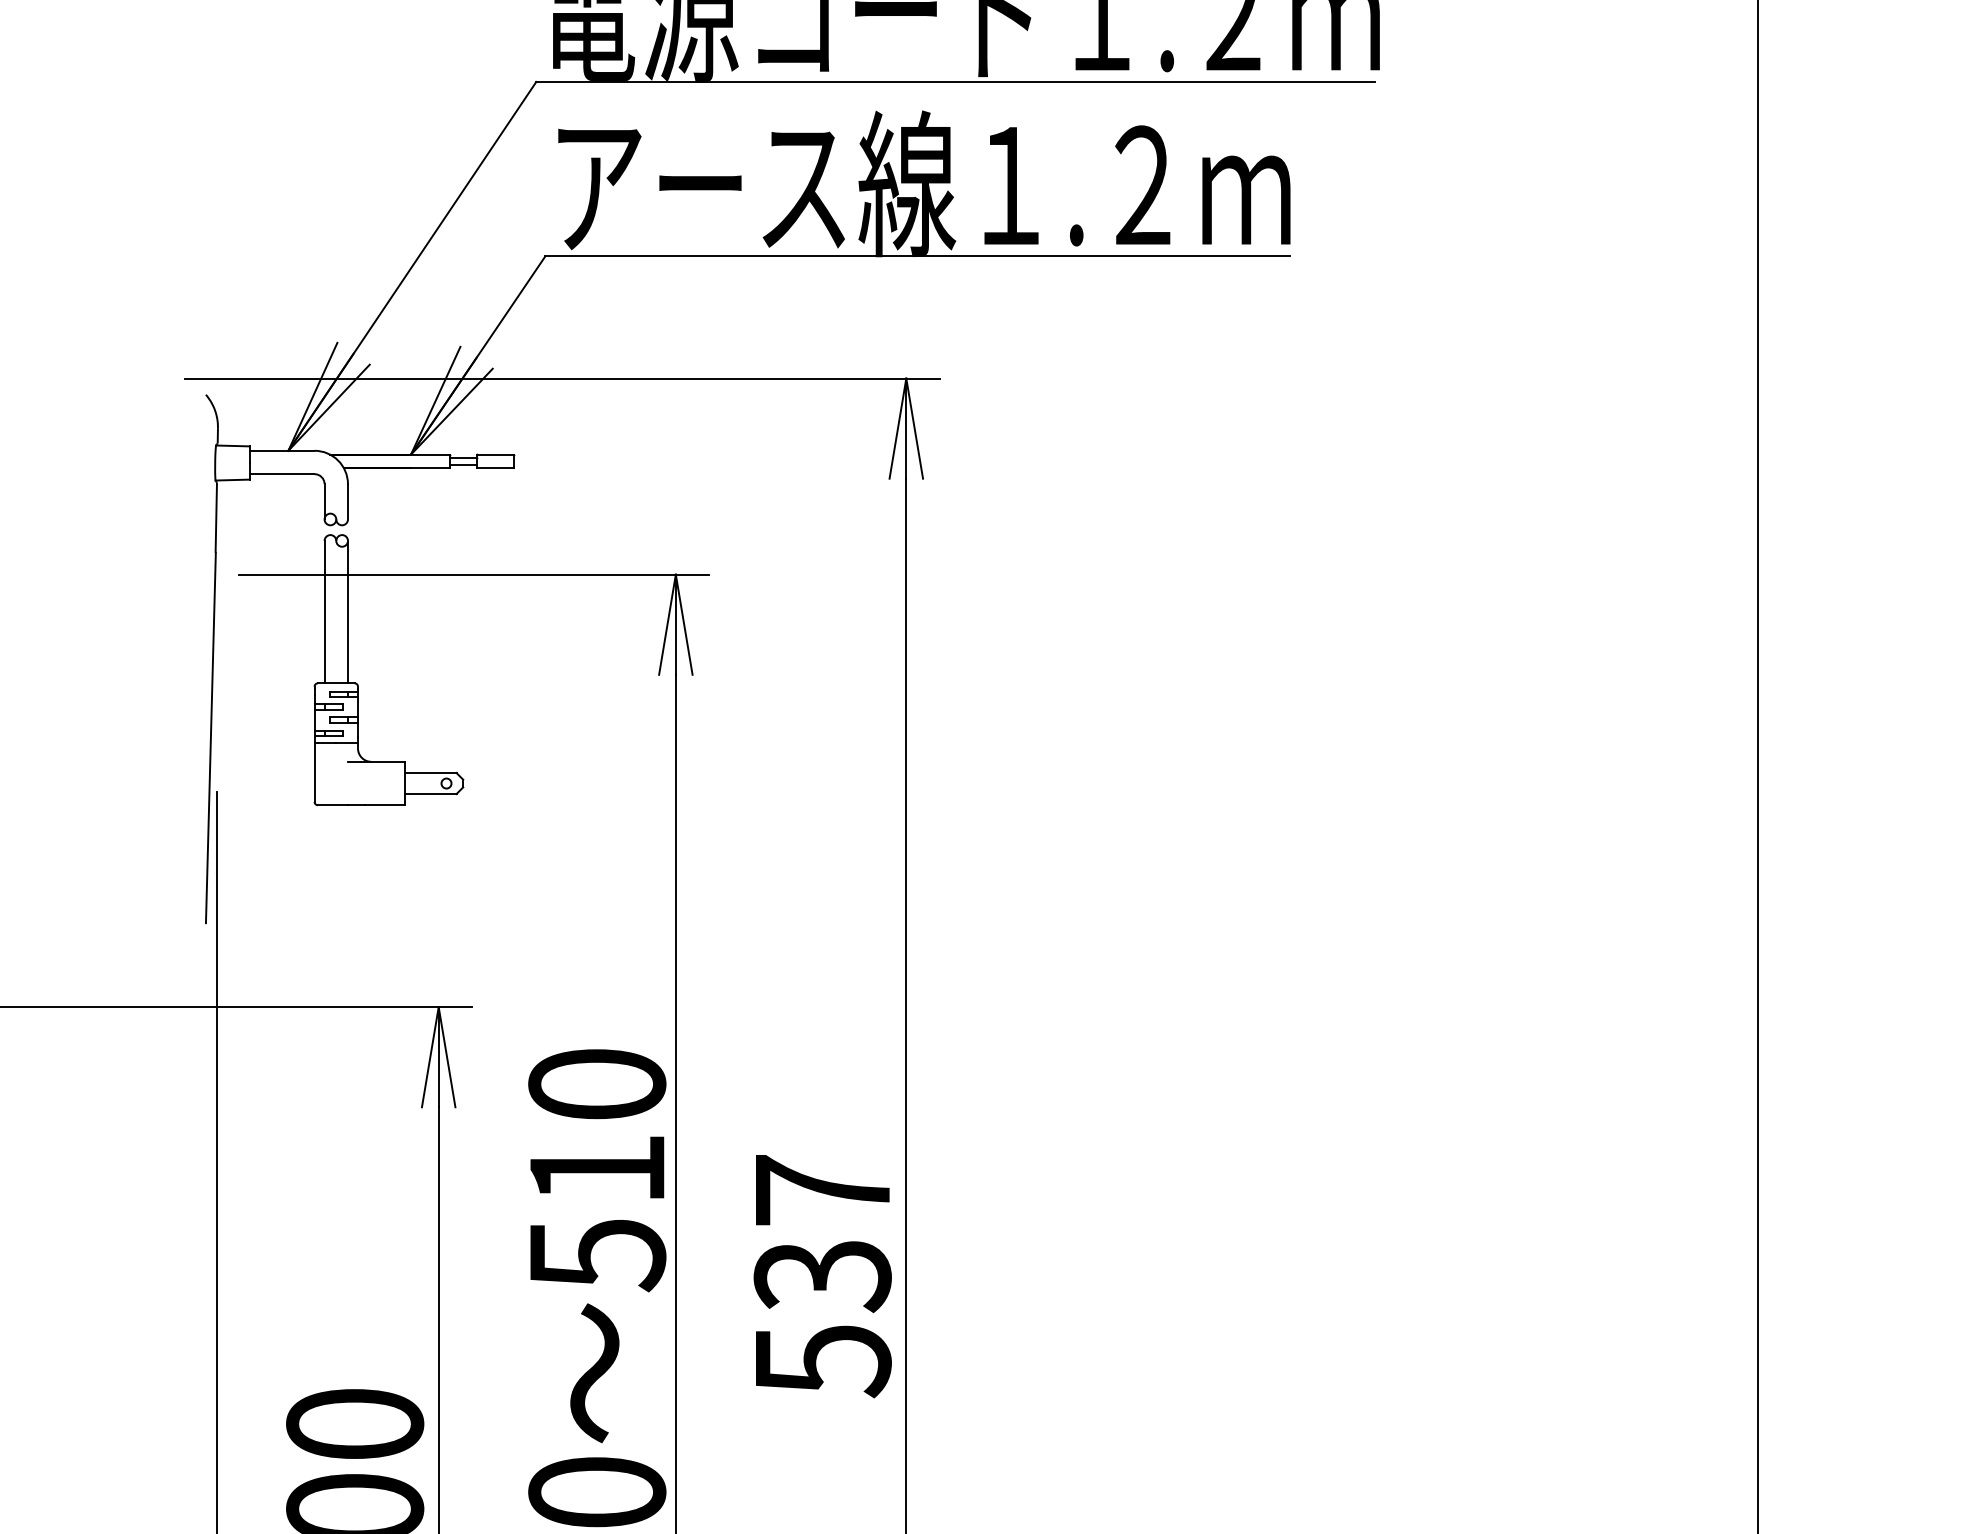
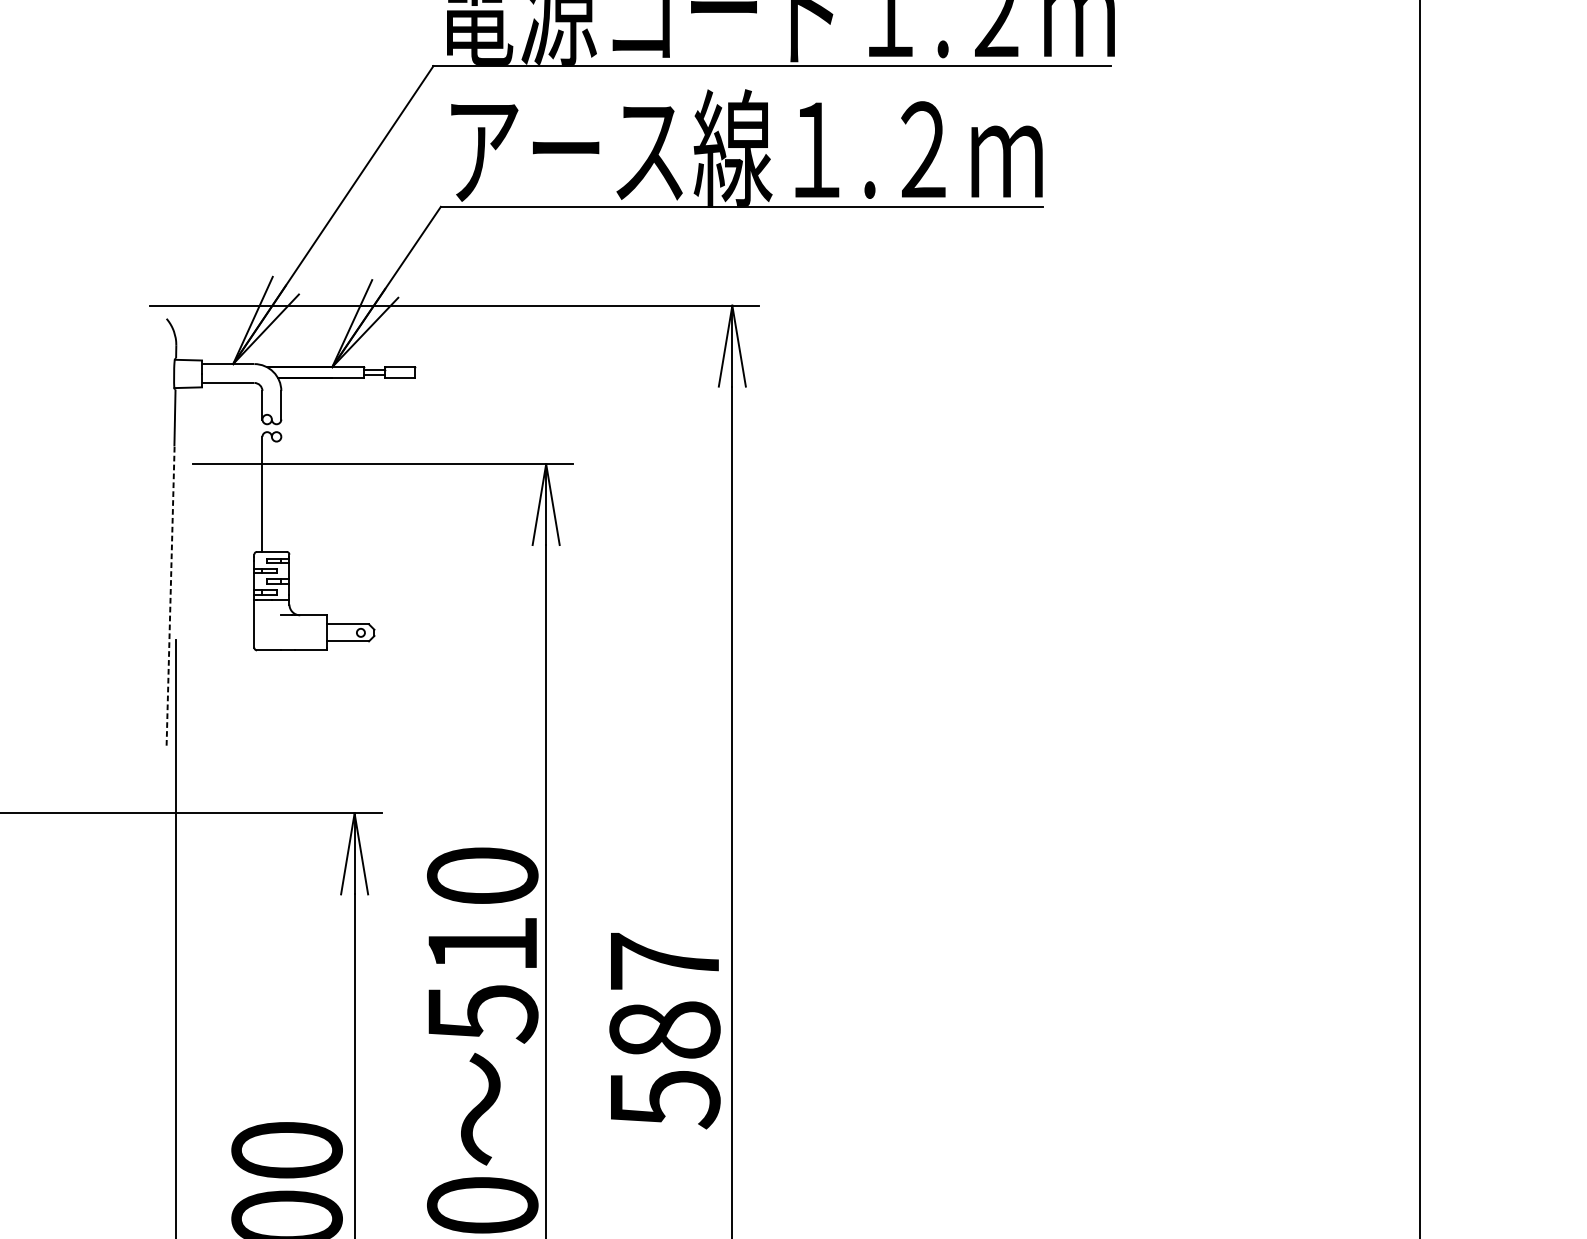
line: (347, 611) -> (280, 493), removed
line: (210, 737) -> (170, 595), solid -> dashed
text: (822, 1276) -> (664, 1031), 537 -> 587

